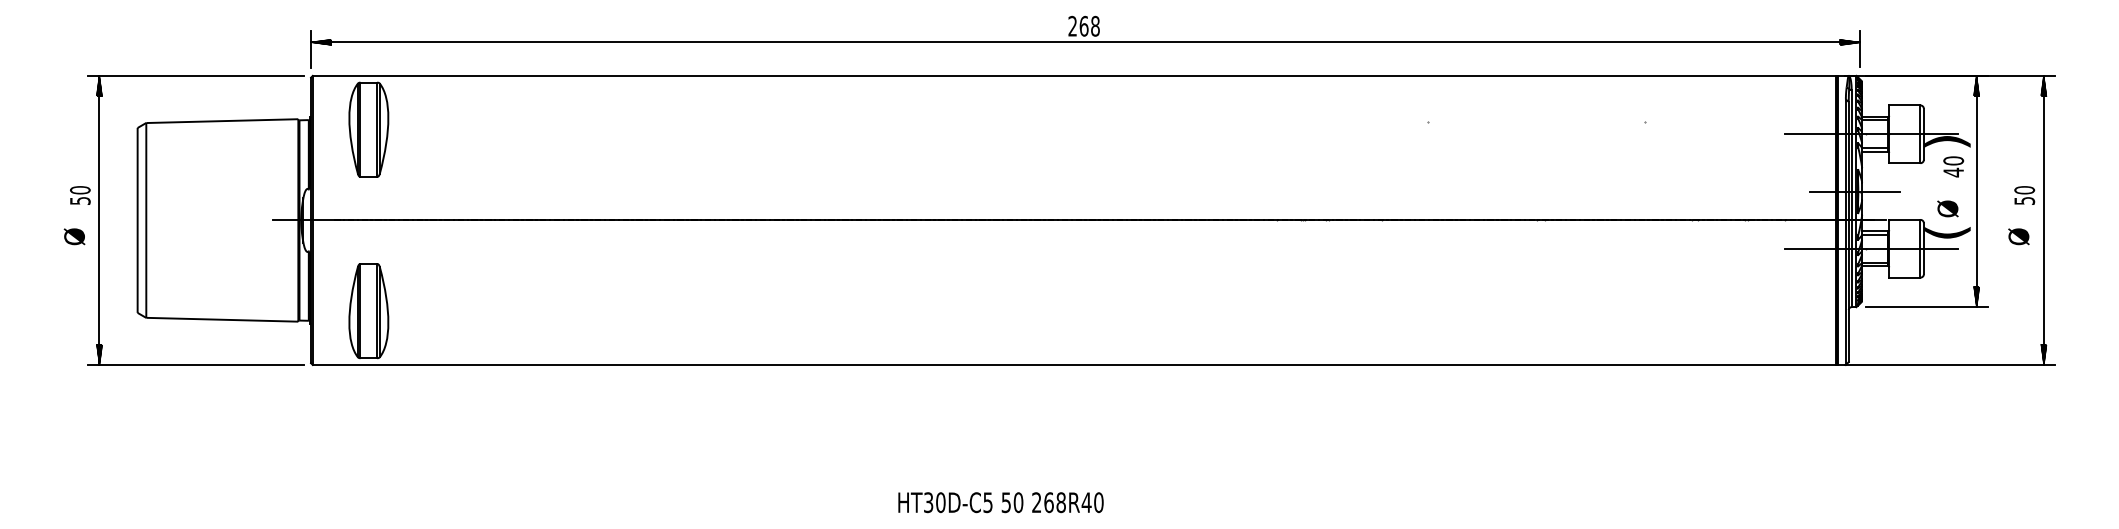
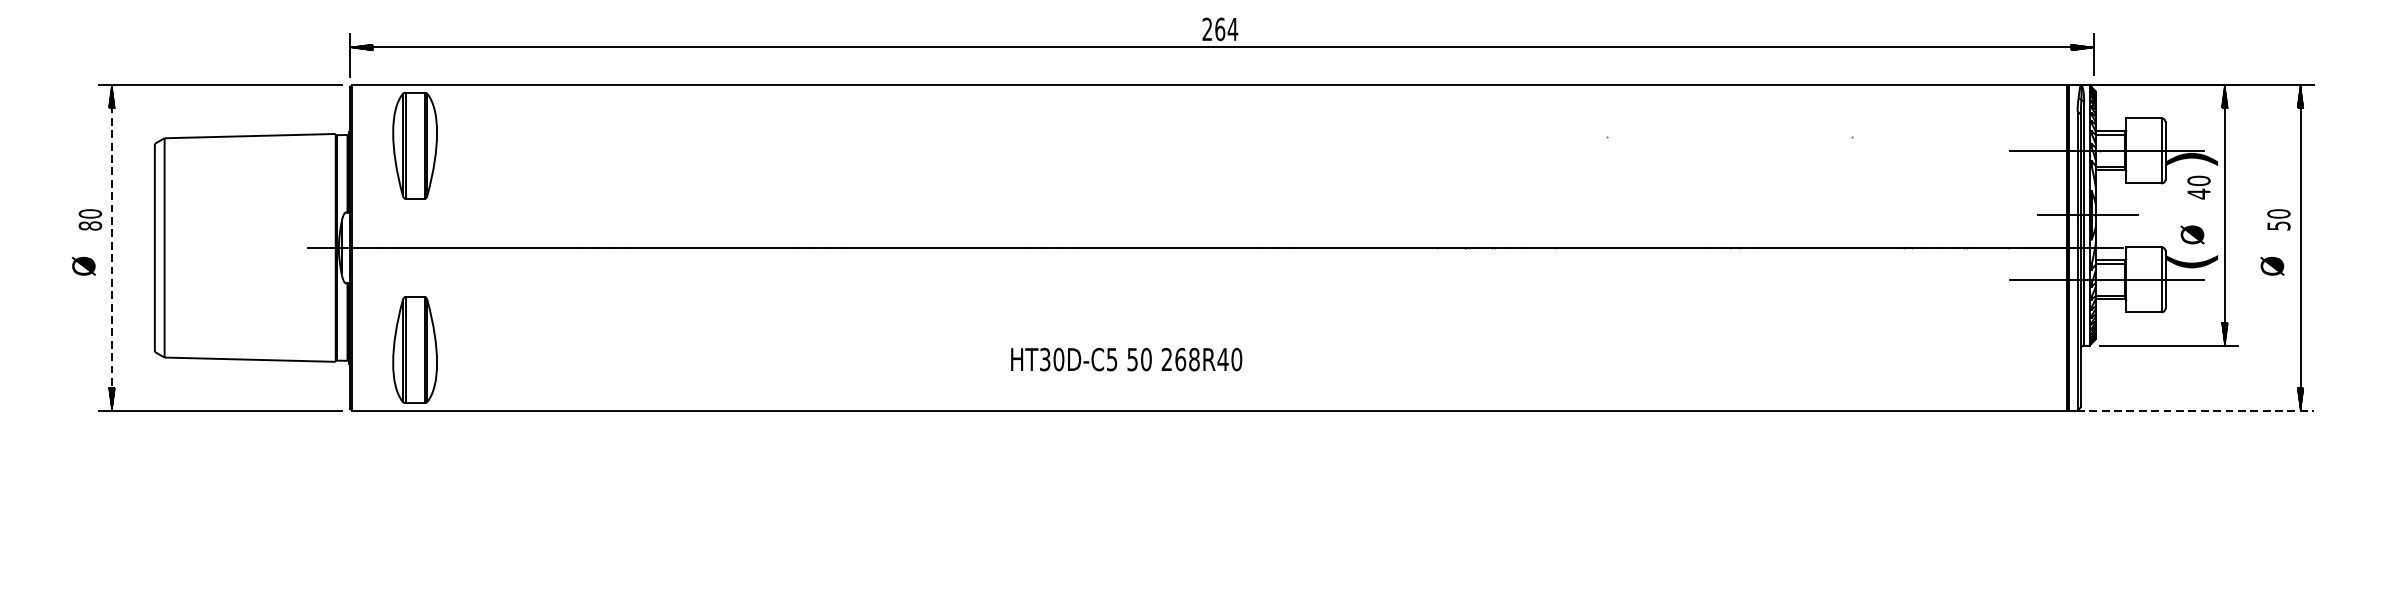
text: (1095, 25) -> (1233, 28), 268 -> 264
text: (80, 200) -> (90, 225), 50 -> 80
line: (99, 220) -> (111, 247), solid -> dashed
line: (1950, 364) -> (2195, 410), solid -> dashed
text: (1000, 502) -> (1126, 359), moved

